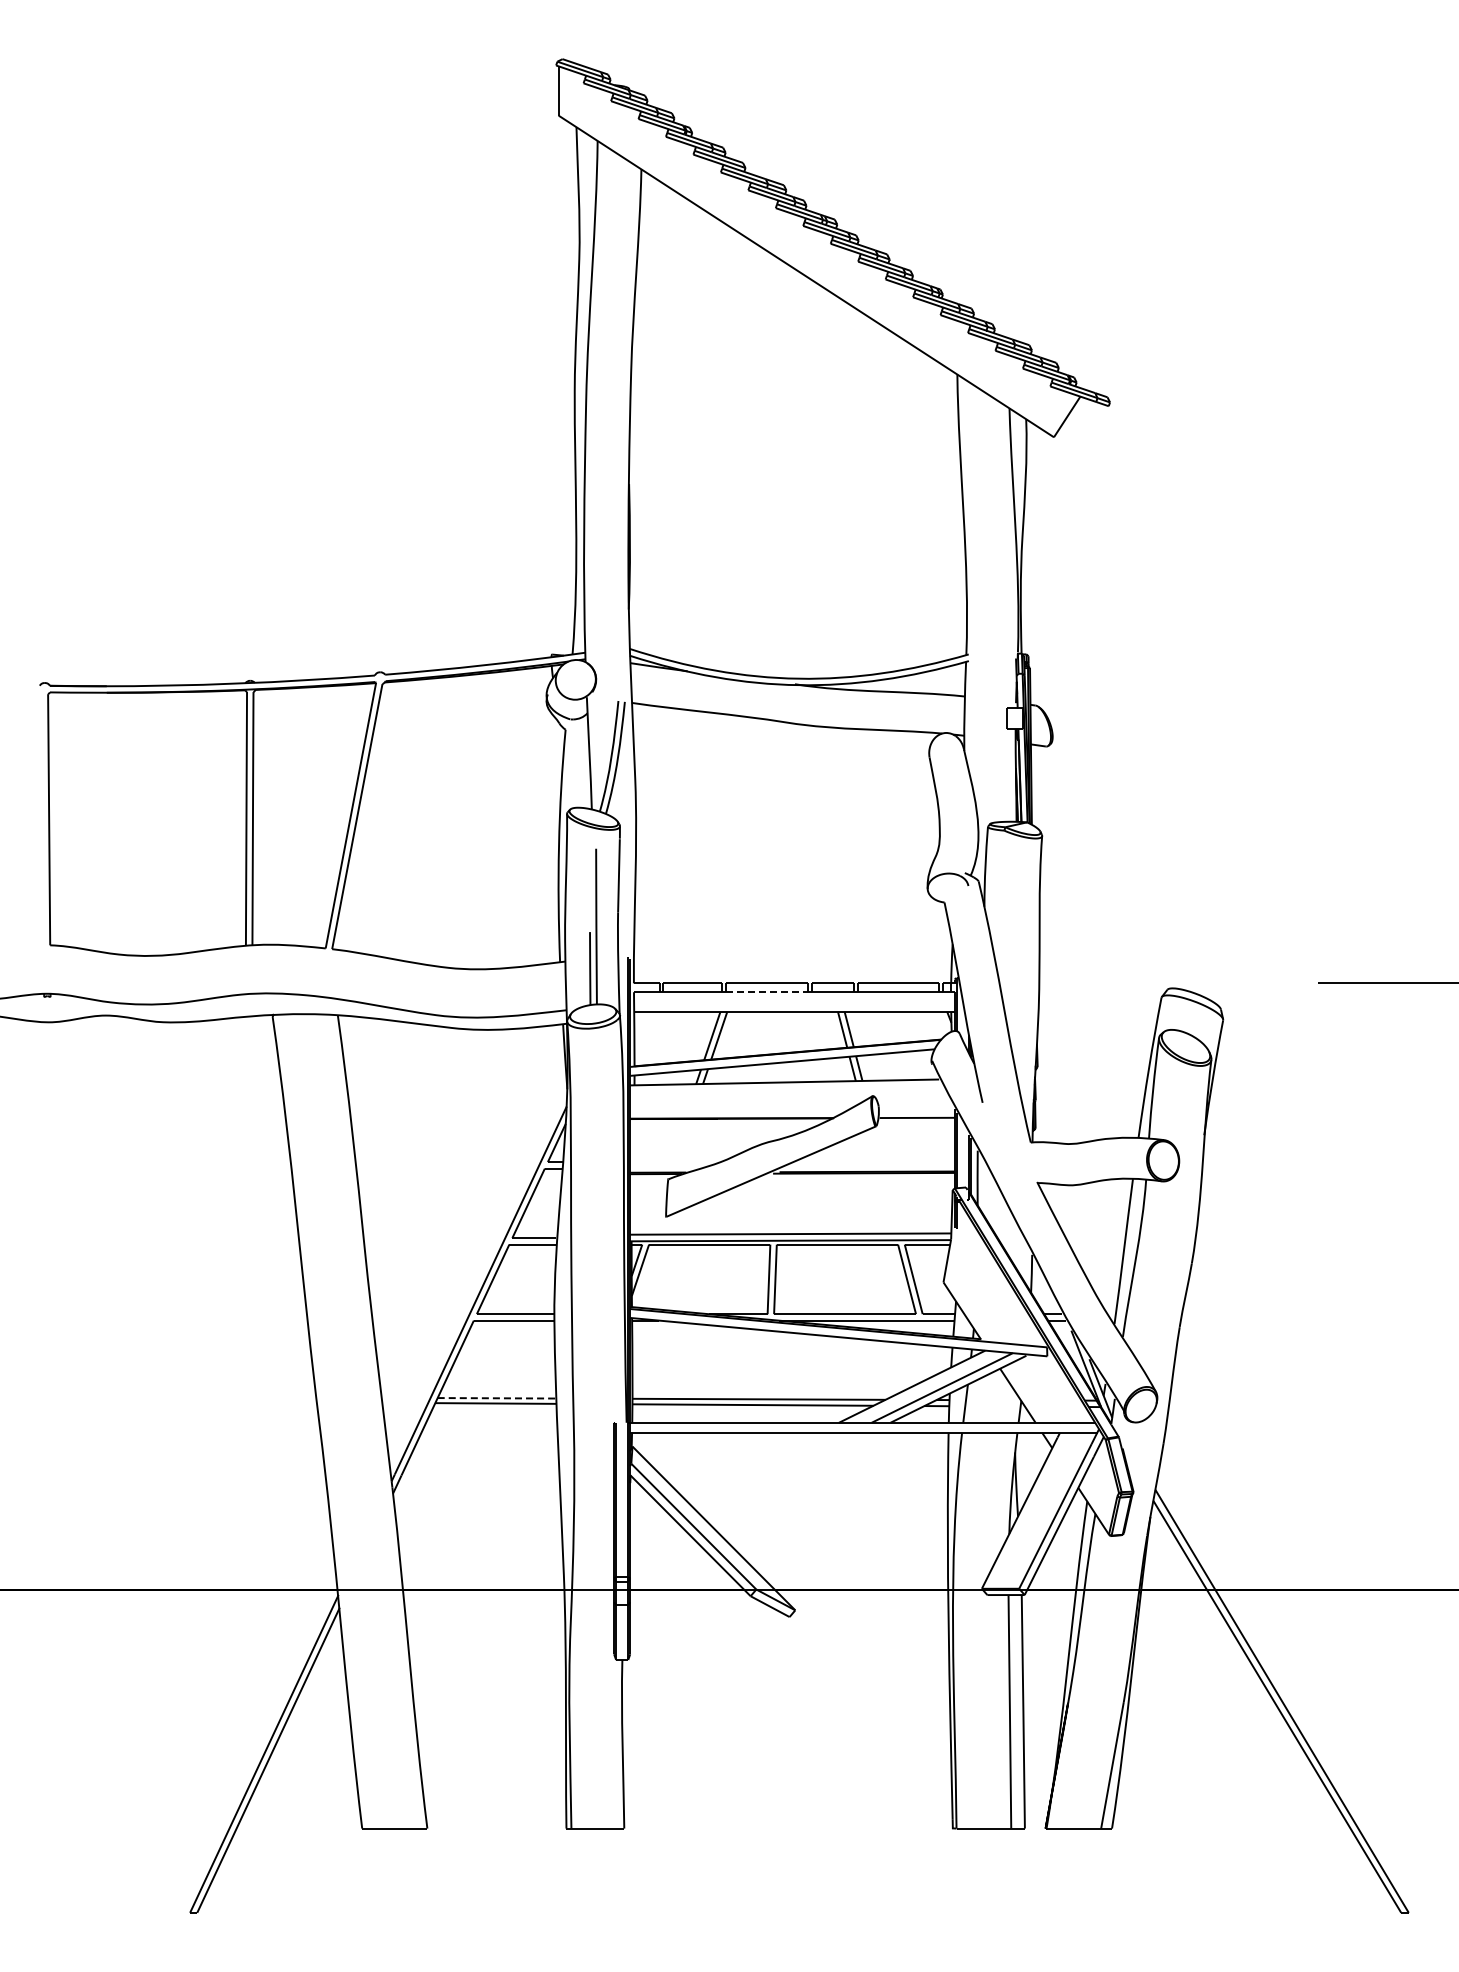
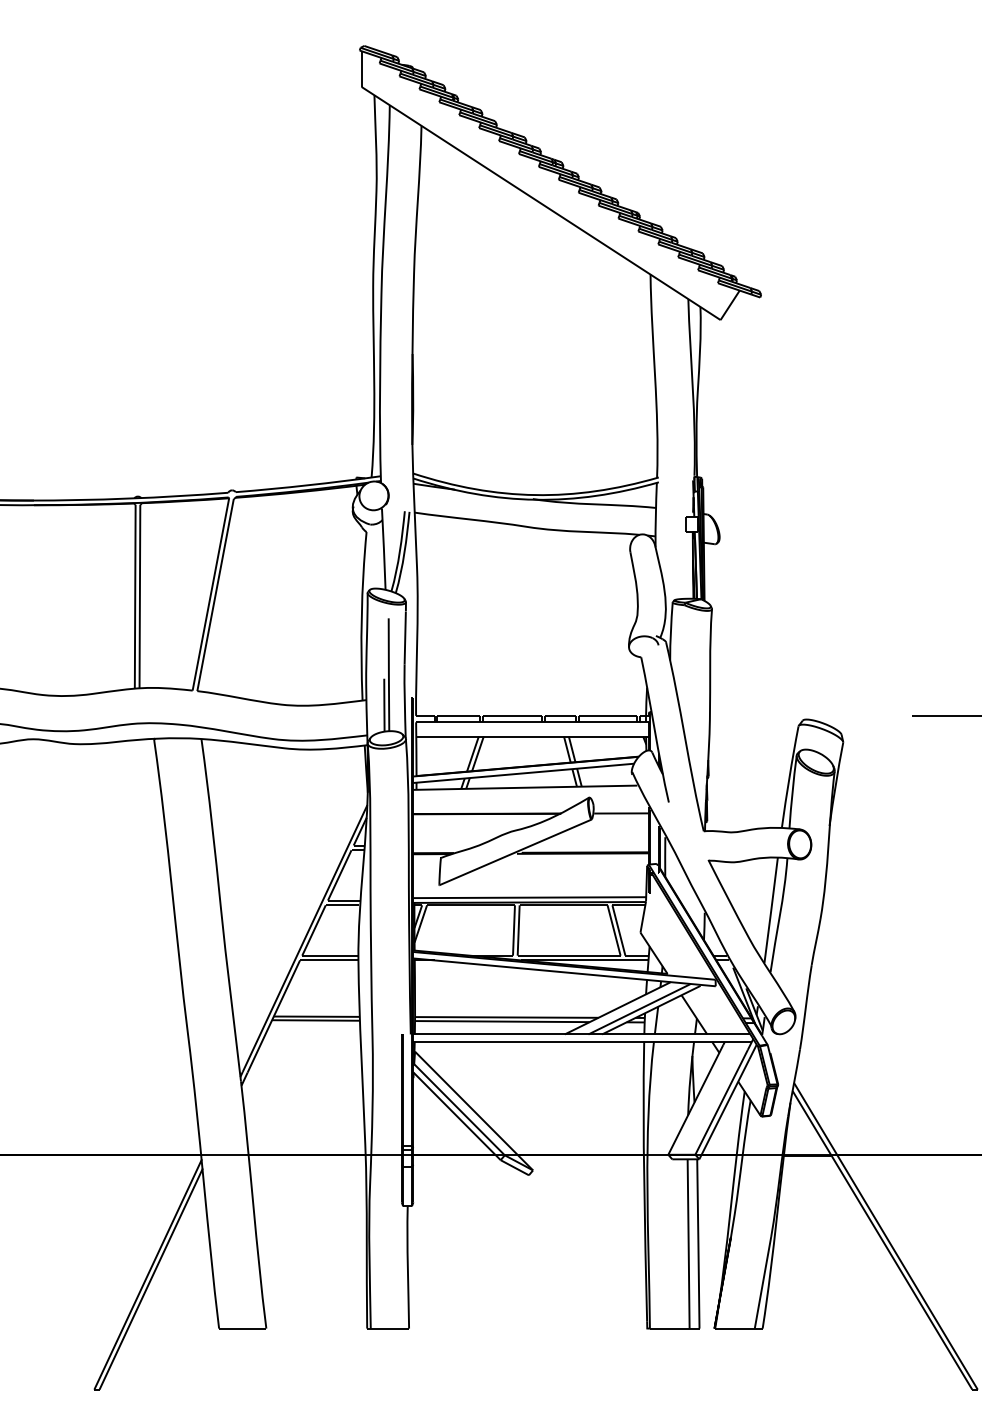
line: (767, 992) -> (512, 722), dashed -> solid
line: (497, 1398) -> (317, 1016), dashed -> solid

